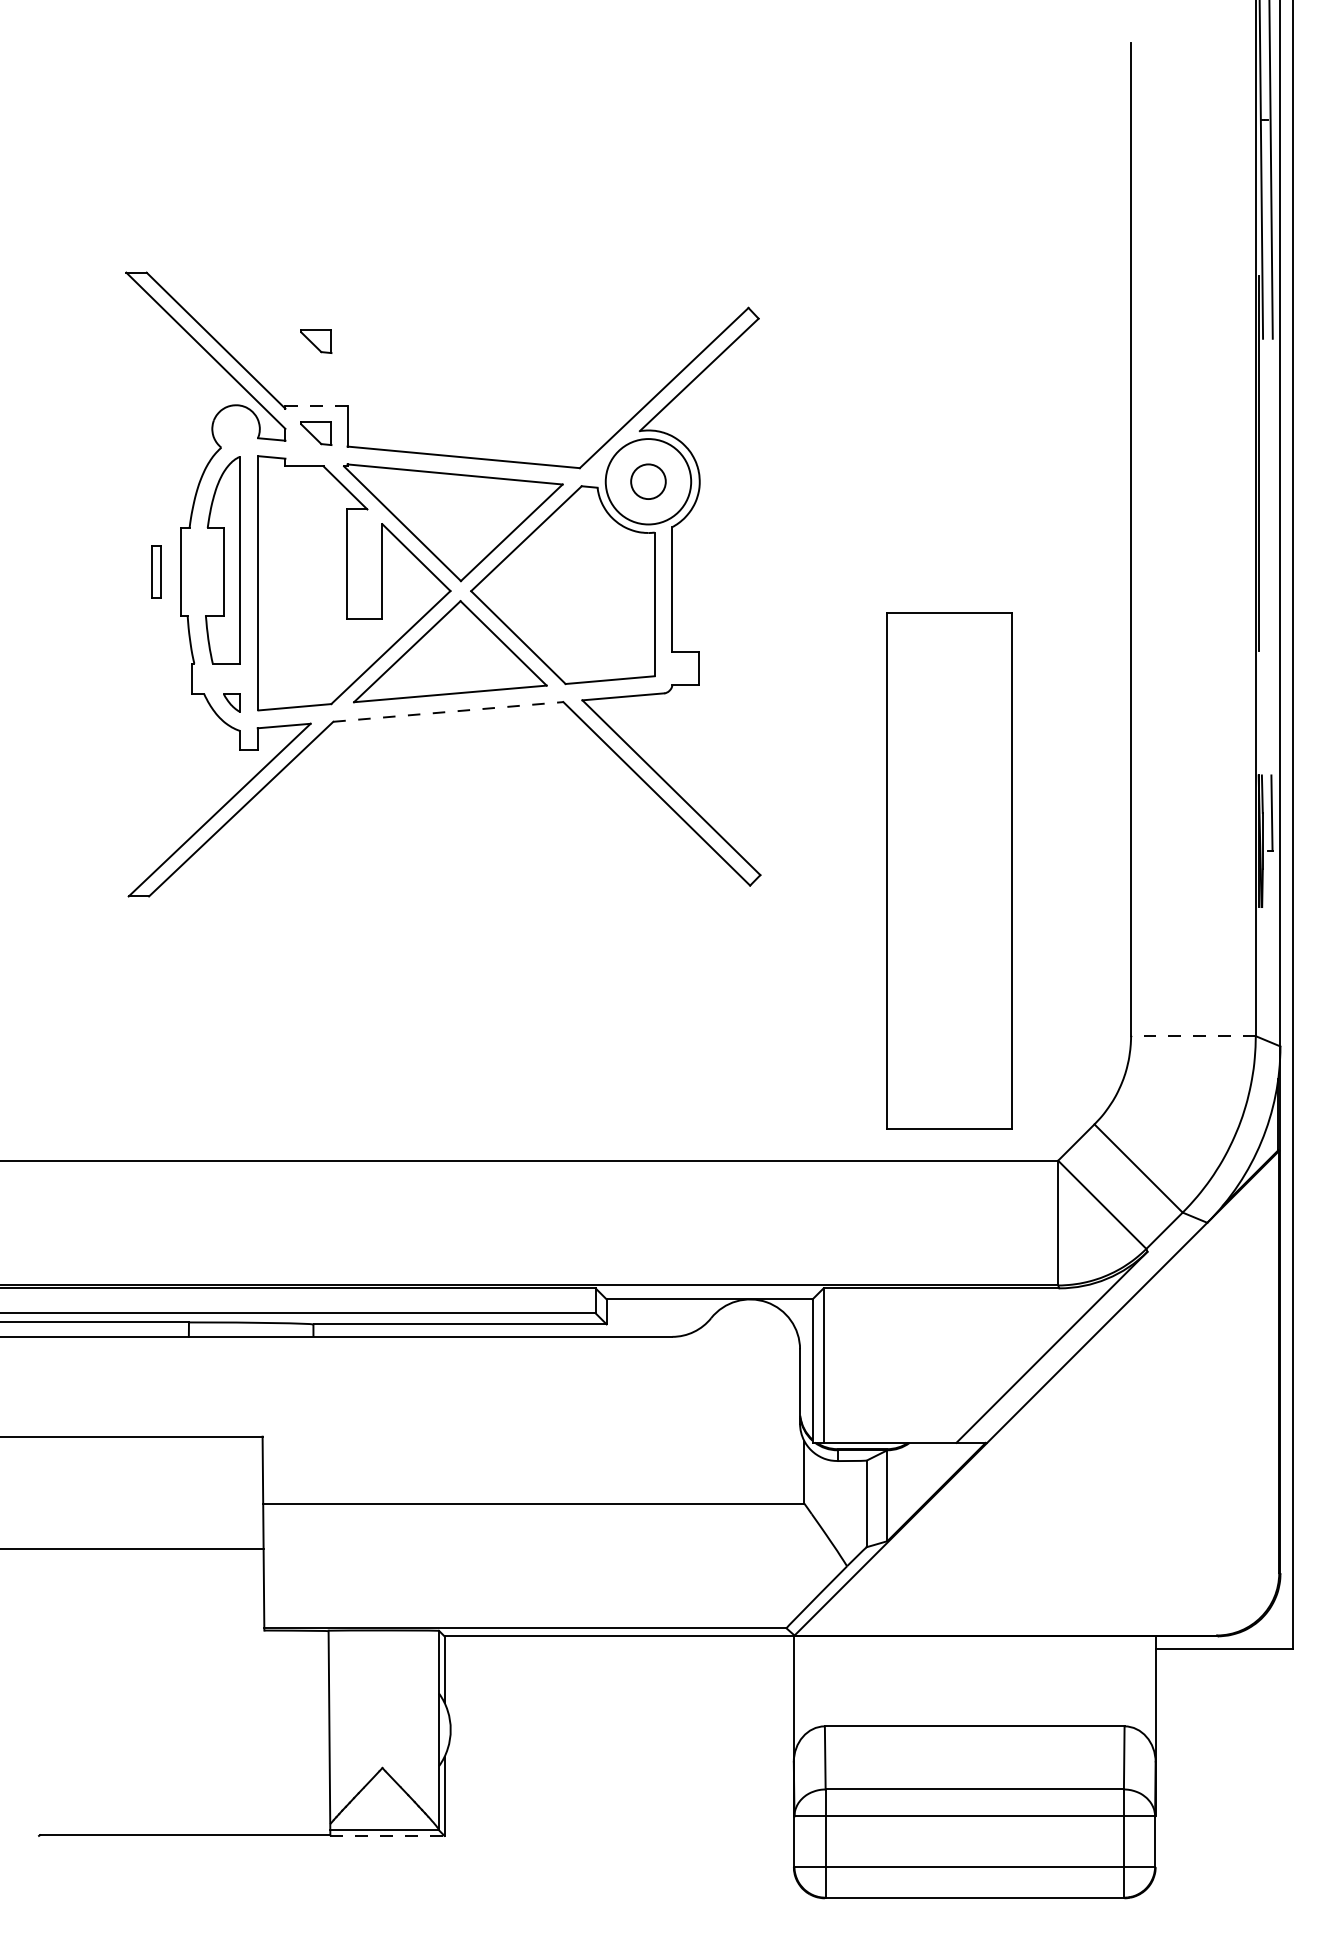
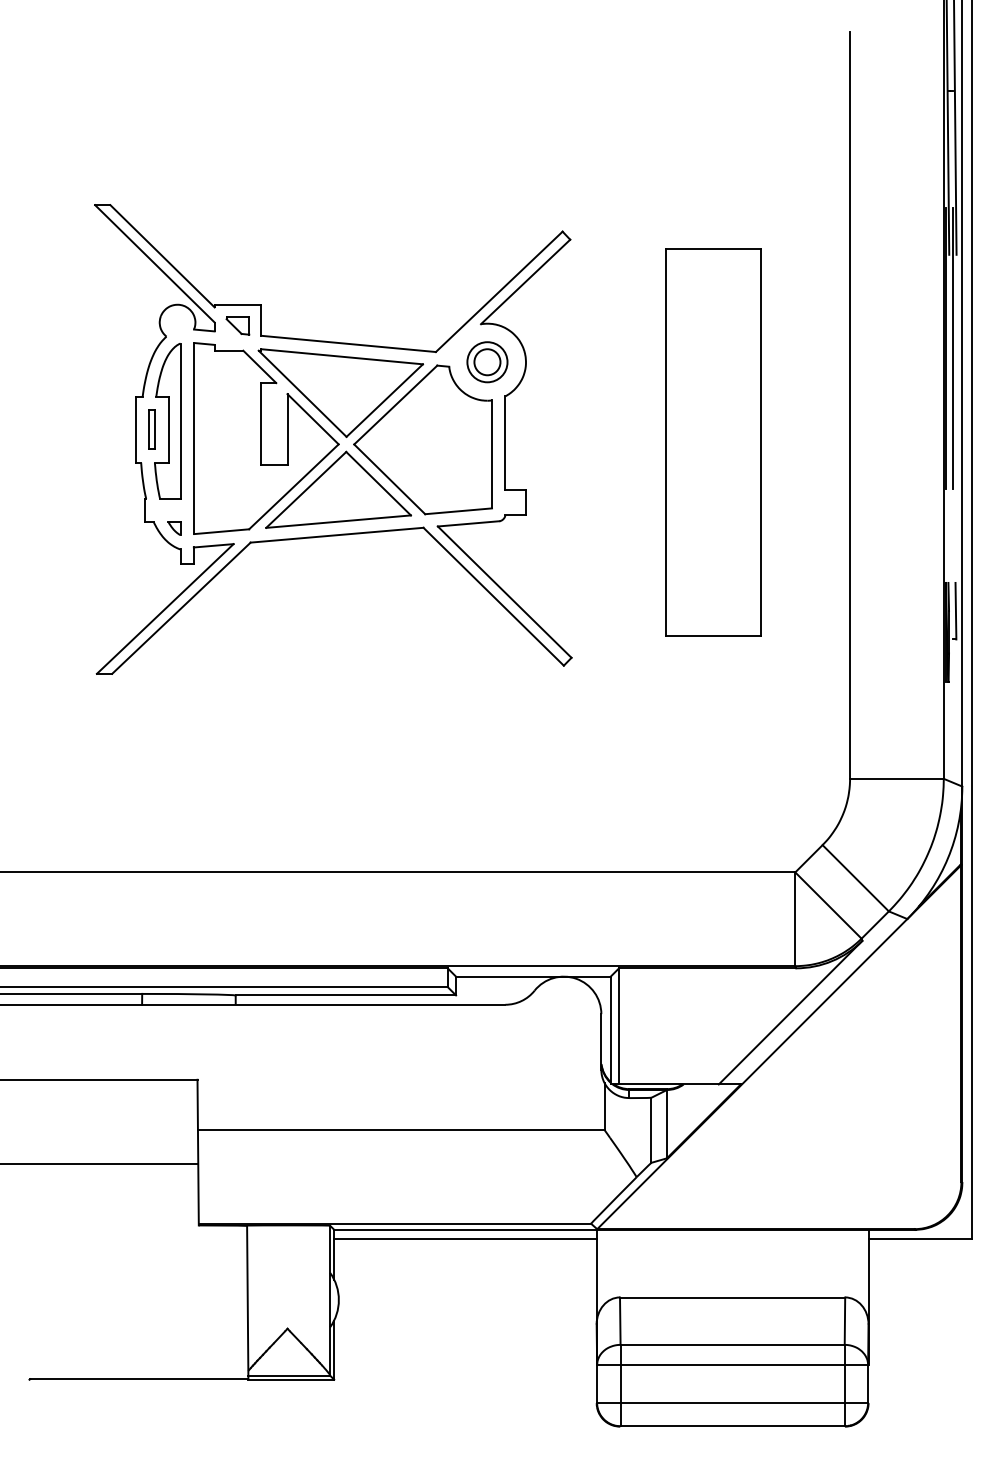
part: (316, 341) -> (238, 256), removed
line: (316, 406) -> (238, 305), dashed -> solid
line: (1268, 463) -> (953, 348), added
circle: (648, 481) -> (487, 362), size x0.62
part: (156, 571) -> (152, 429), moved
line: (448, 711) -> (337, 534), dashed -> solid
part: (949, 870) -> (713, 441), moved
line: (1192, 1036) -> (896, 779), dashed -> solid
line: (618, 1648) -> (464, 1238), added
line: (387, 1835) -> (291, 1379), dashed -> solid

